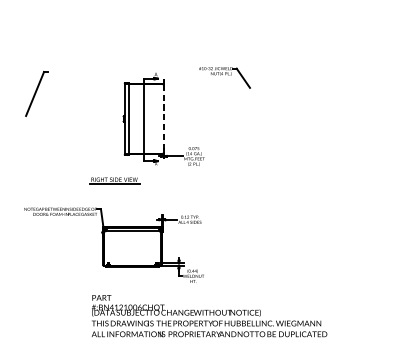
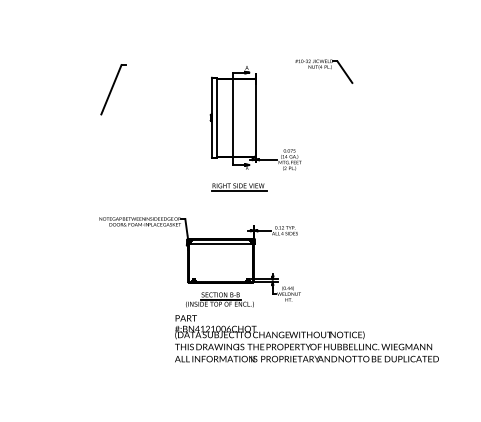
line: (163, 119) -> (255, 118), dashed -> solid
part: (115, 181) -> (239, 187), moved
part: (131, 281) -> (219, 299), added

